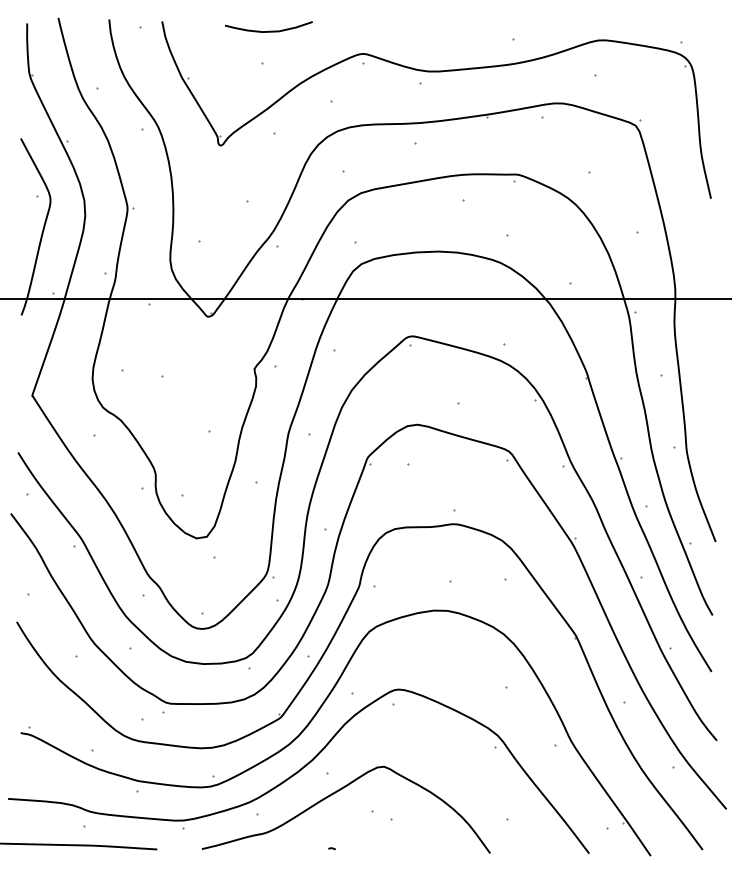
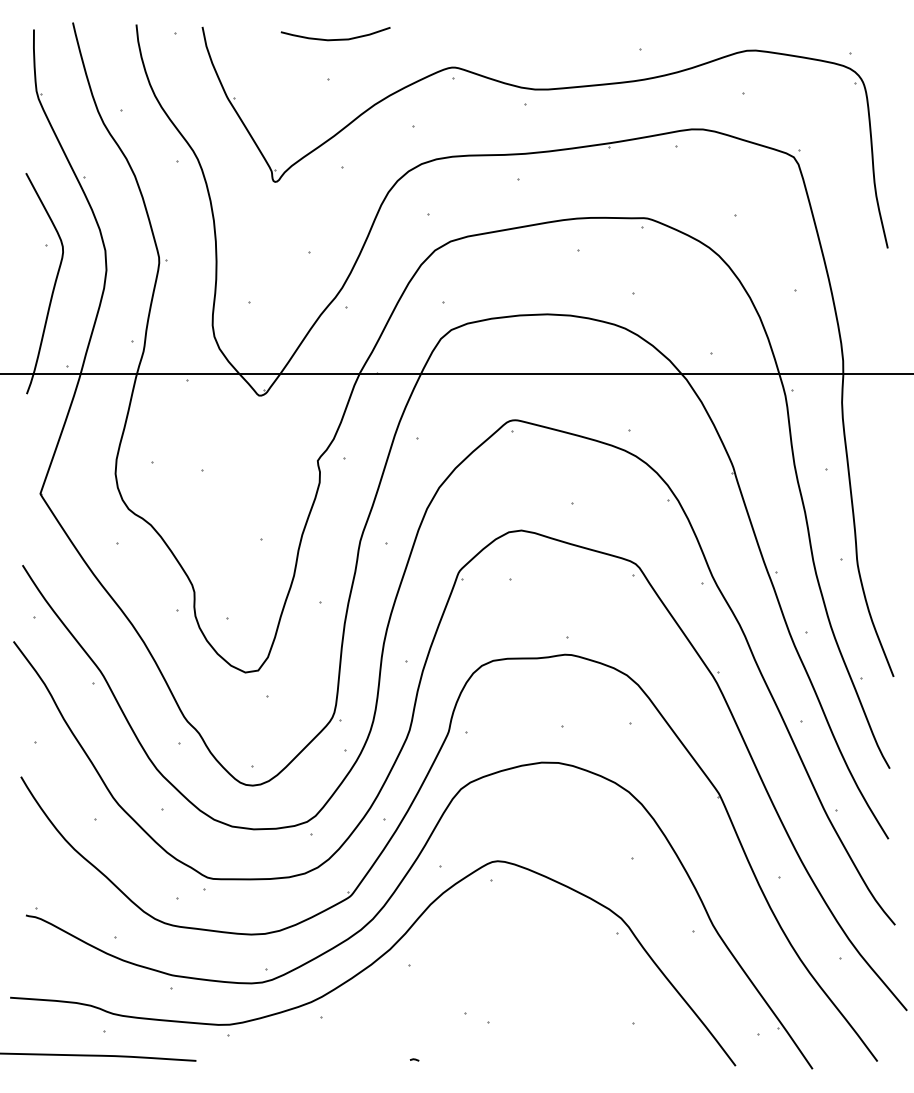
curve: (337, 792) -> (421, 989), removed

